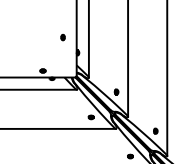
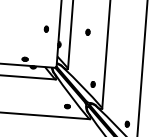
part: (106, 37) -> (87, 32), added

